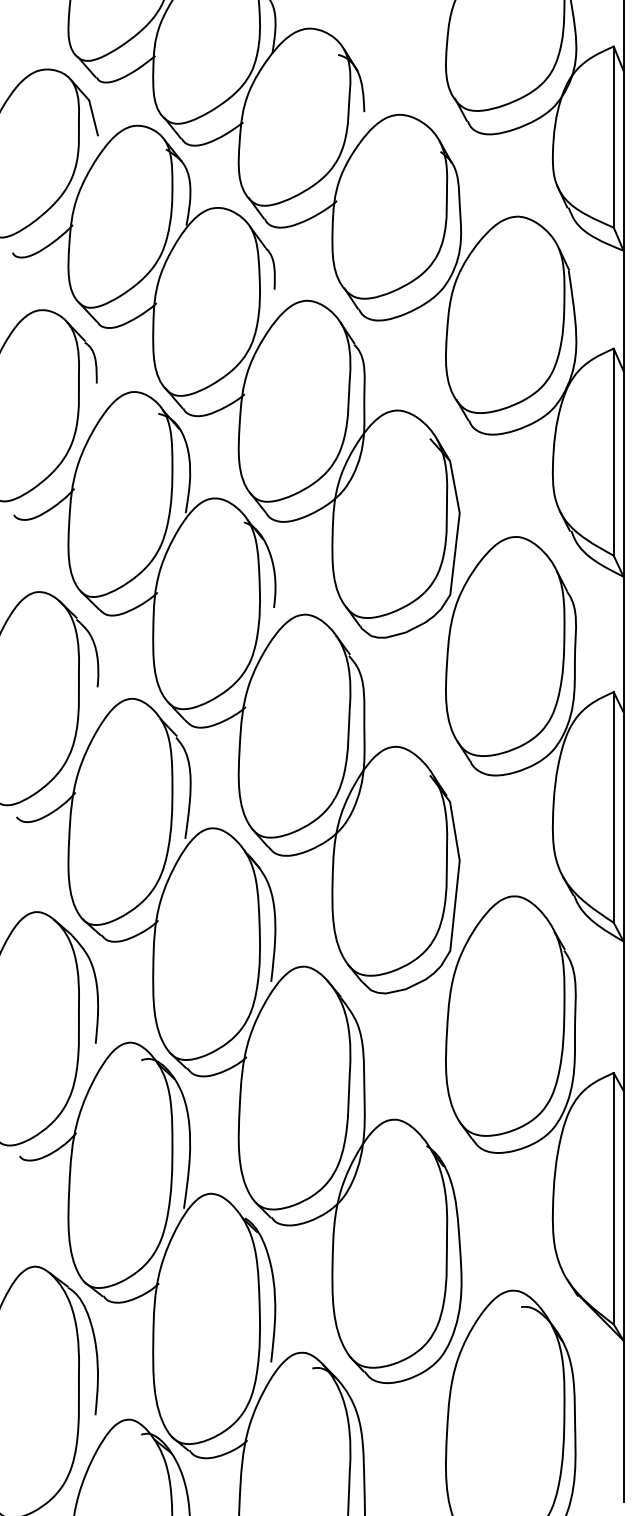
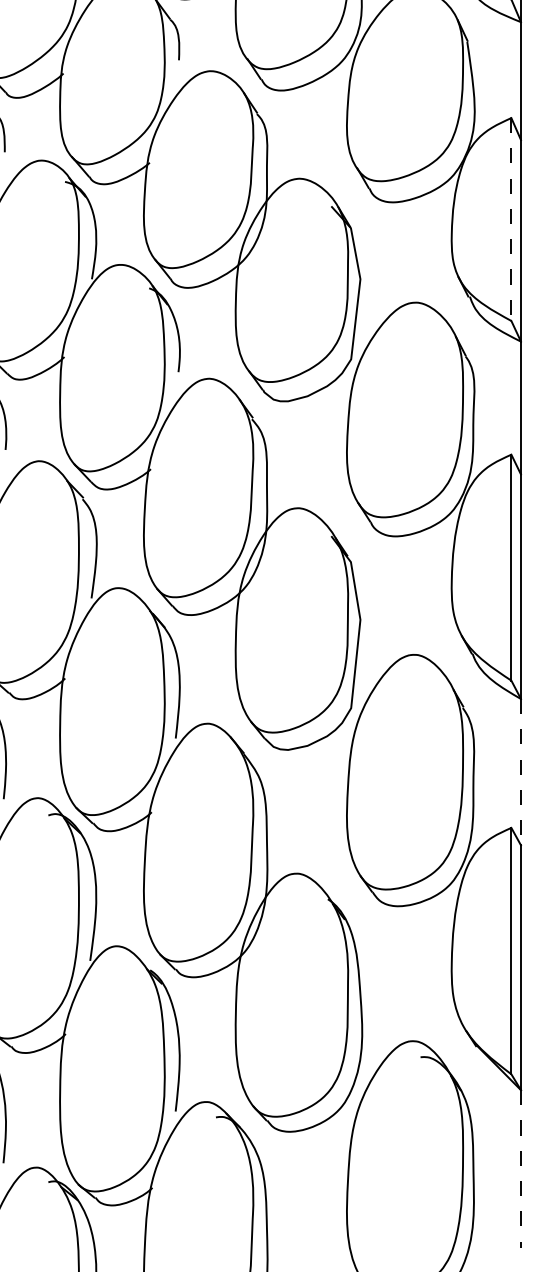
line: (613, 452) -> (511, 219), solid -> dashed
line: (623, 1016) -> (520, 772), solid -> dashed
line: (623, 1421) -> (520, 1169), solid -> dashed

